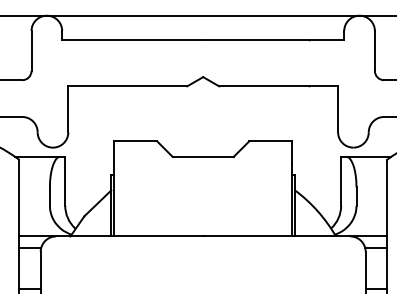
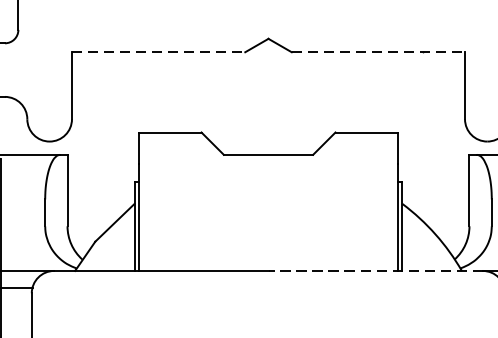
line: (128, 86) -> (159, 52), solid -> dashed
line: (279, 86) -> (379, 52), solid -> dashed
line: (276, 236) -> (375, 271), solid -> dashed

